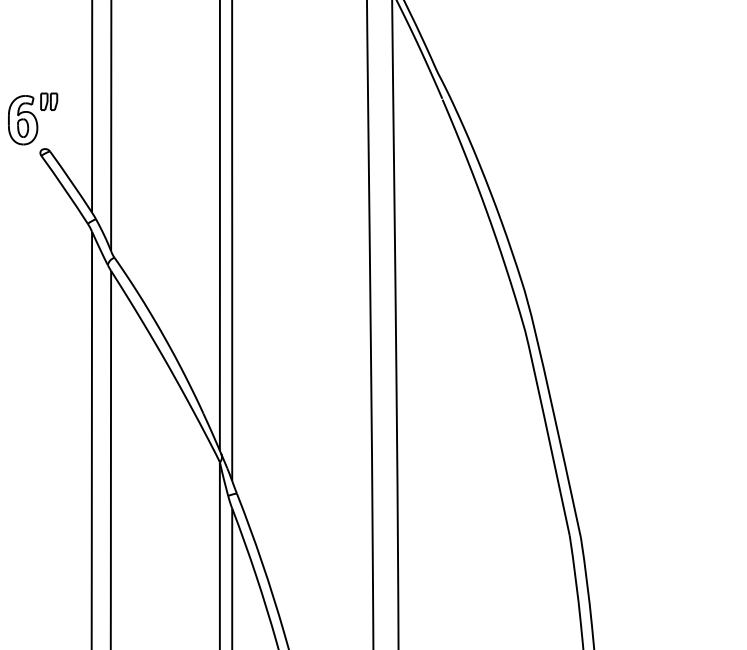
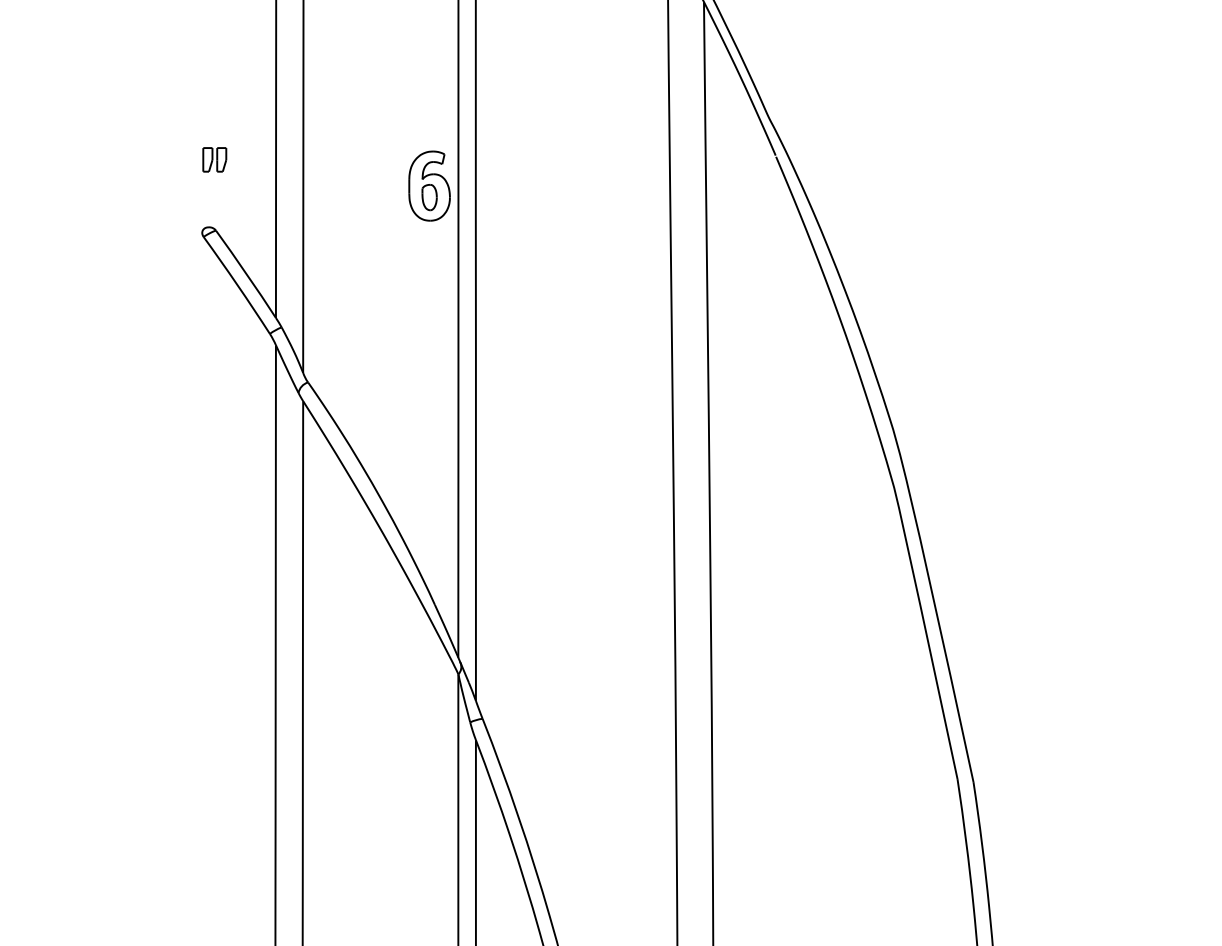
part: (23, 119) -> (429, 185), moved

